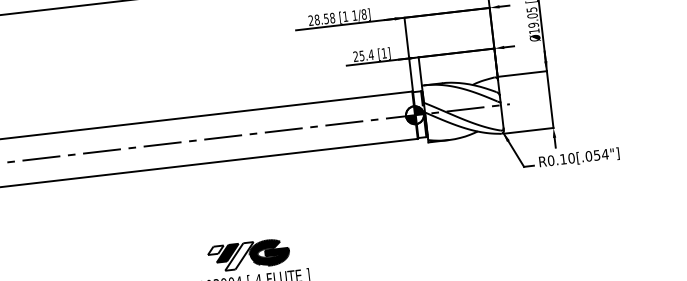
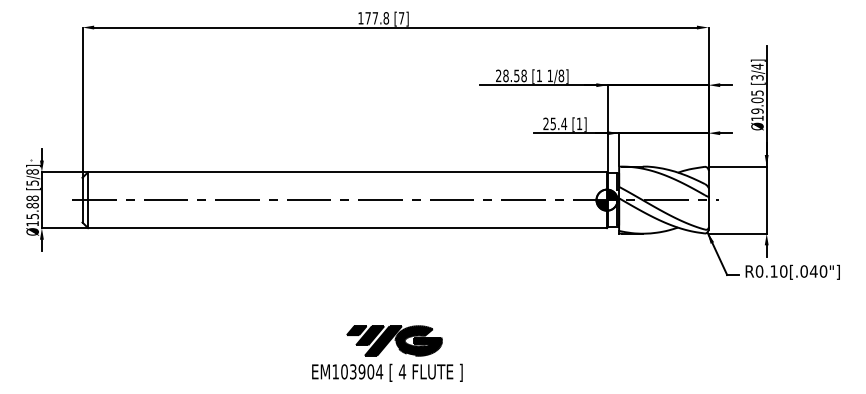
text: (601, 154) -> (818, 271), R0.10[.054"] -> R0.10[.040"]
fill: (215, 250) -> (356, 330), added
fill: (238, 256) -> (382, 340), added

